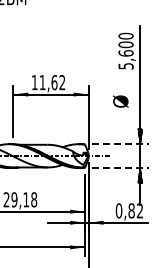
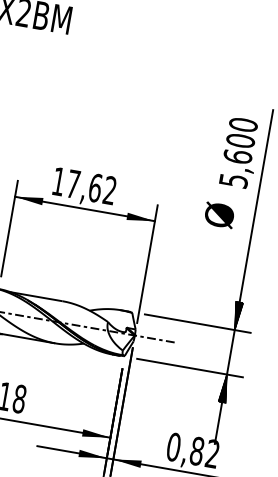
text: (42, 82) -> (73, 183), 11,62 -> 17,62
text: (120, 101) -> (218, 215), moved
line: (120, 144) -> (197, 324), dashed -> solid
line: (120, 168) -> (190, 368), dashed -> solid

